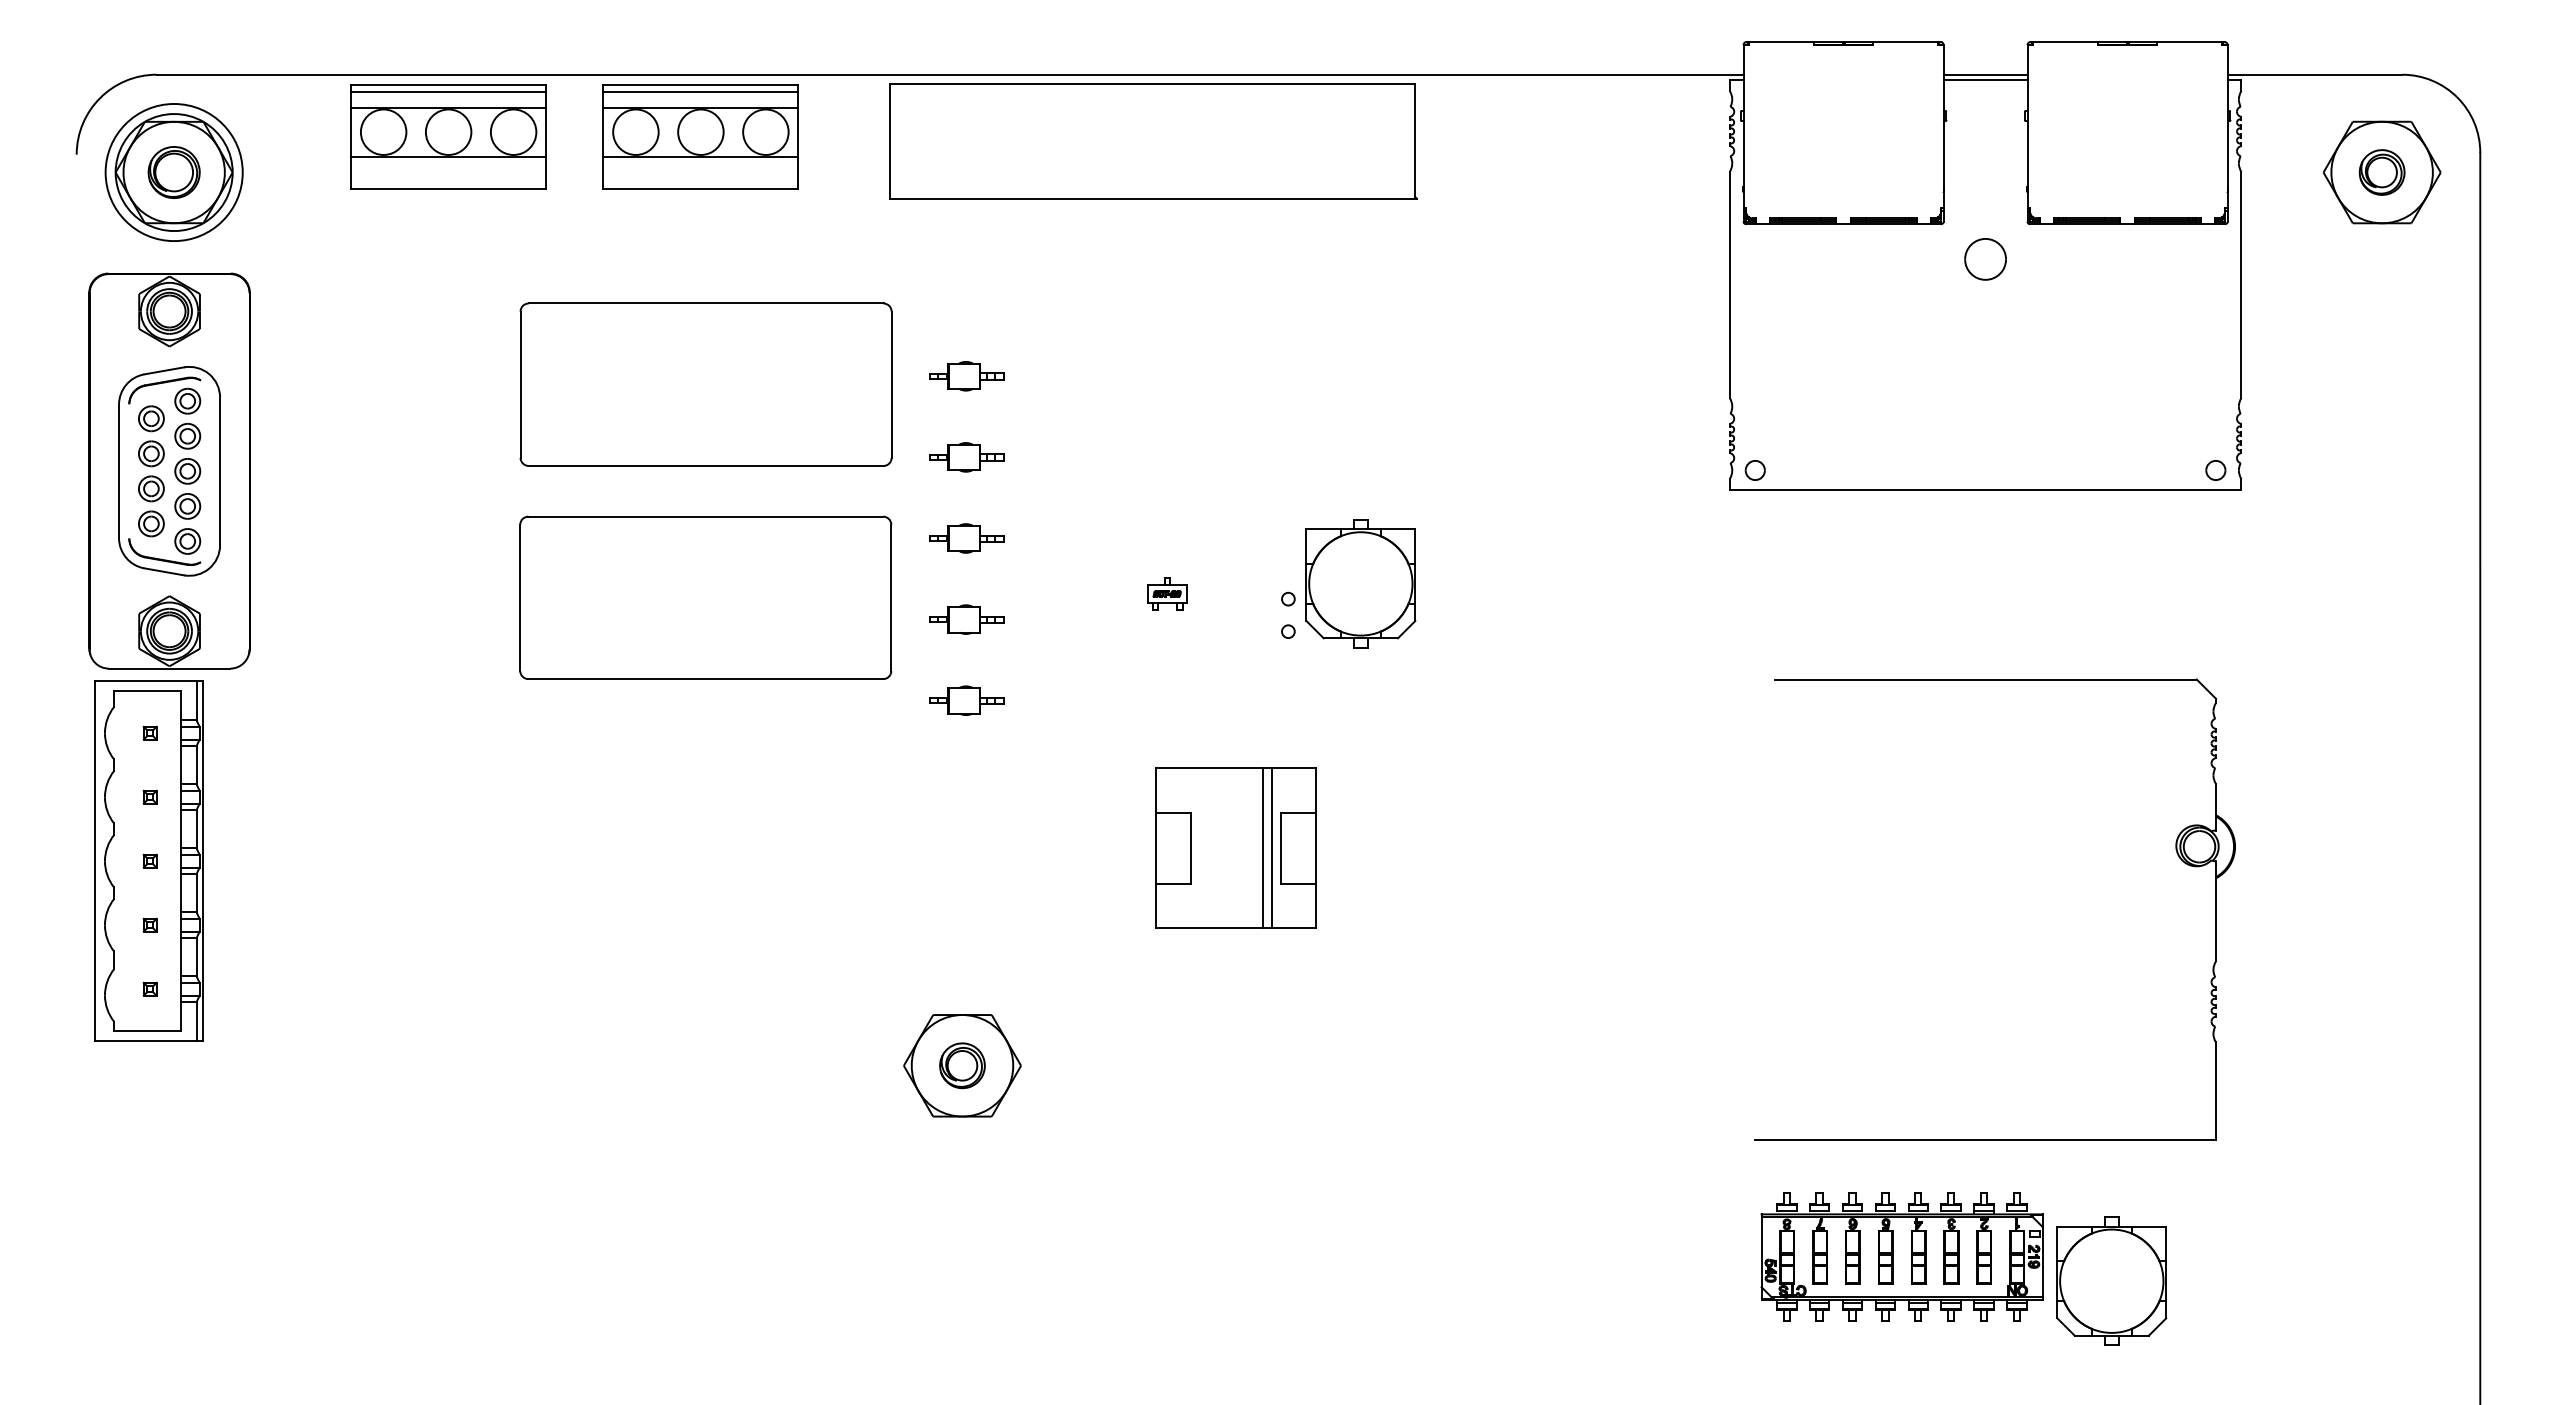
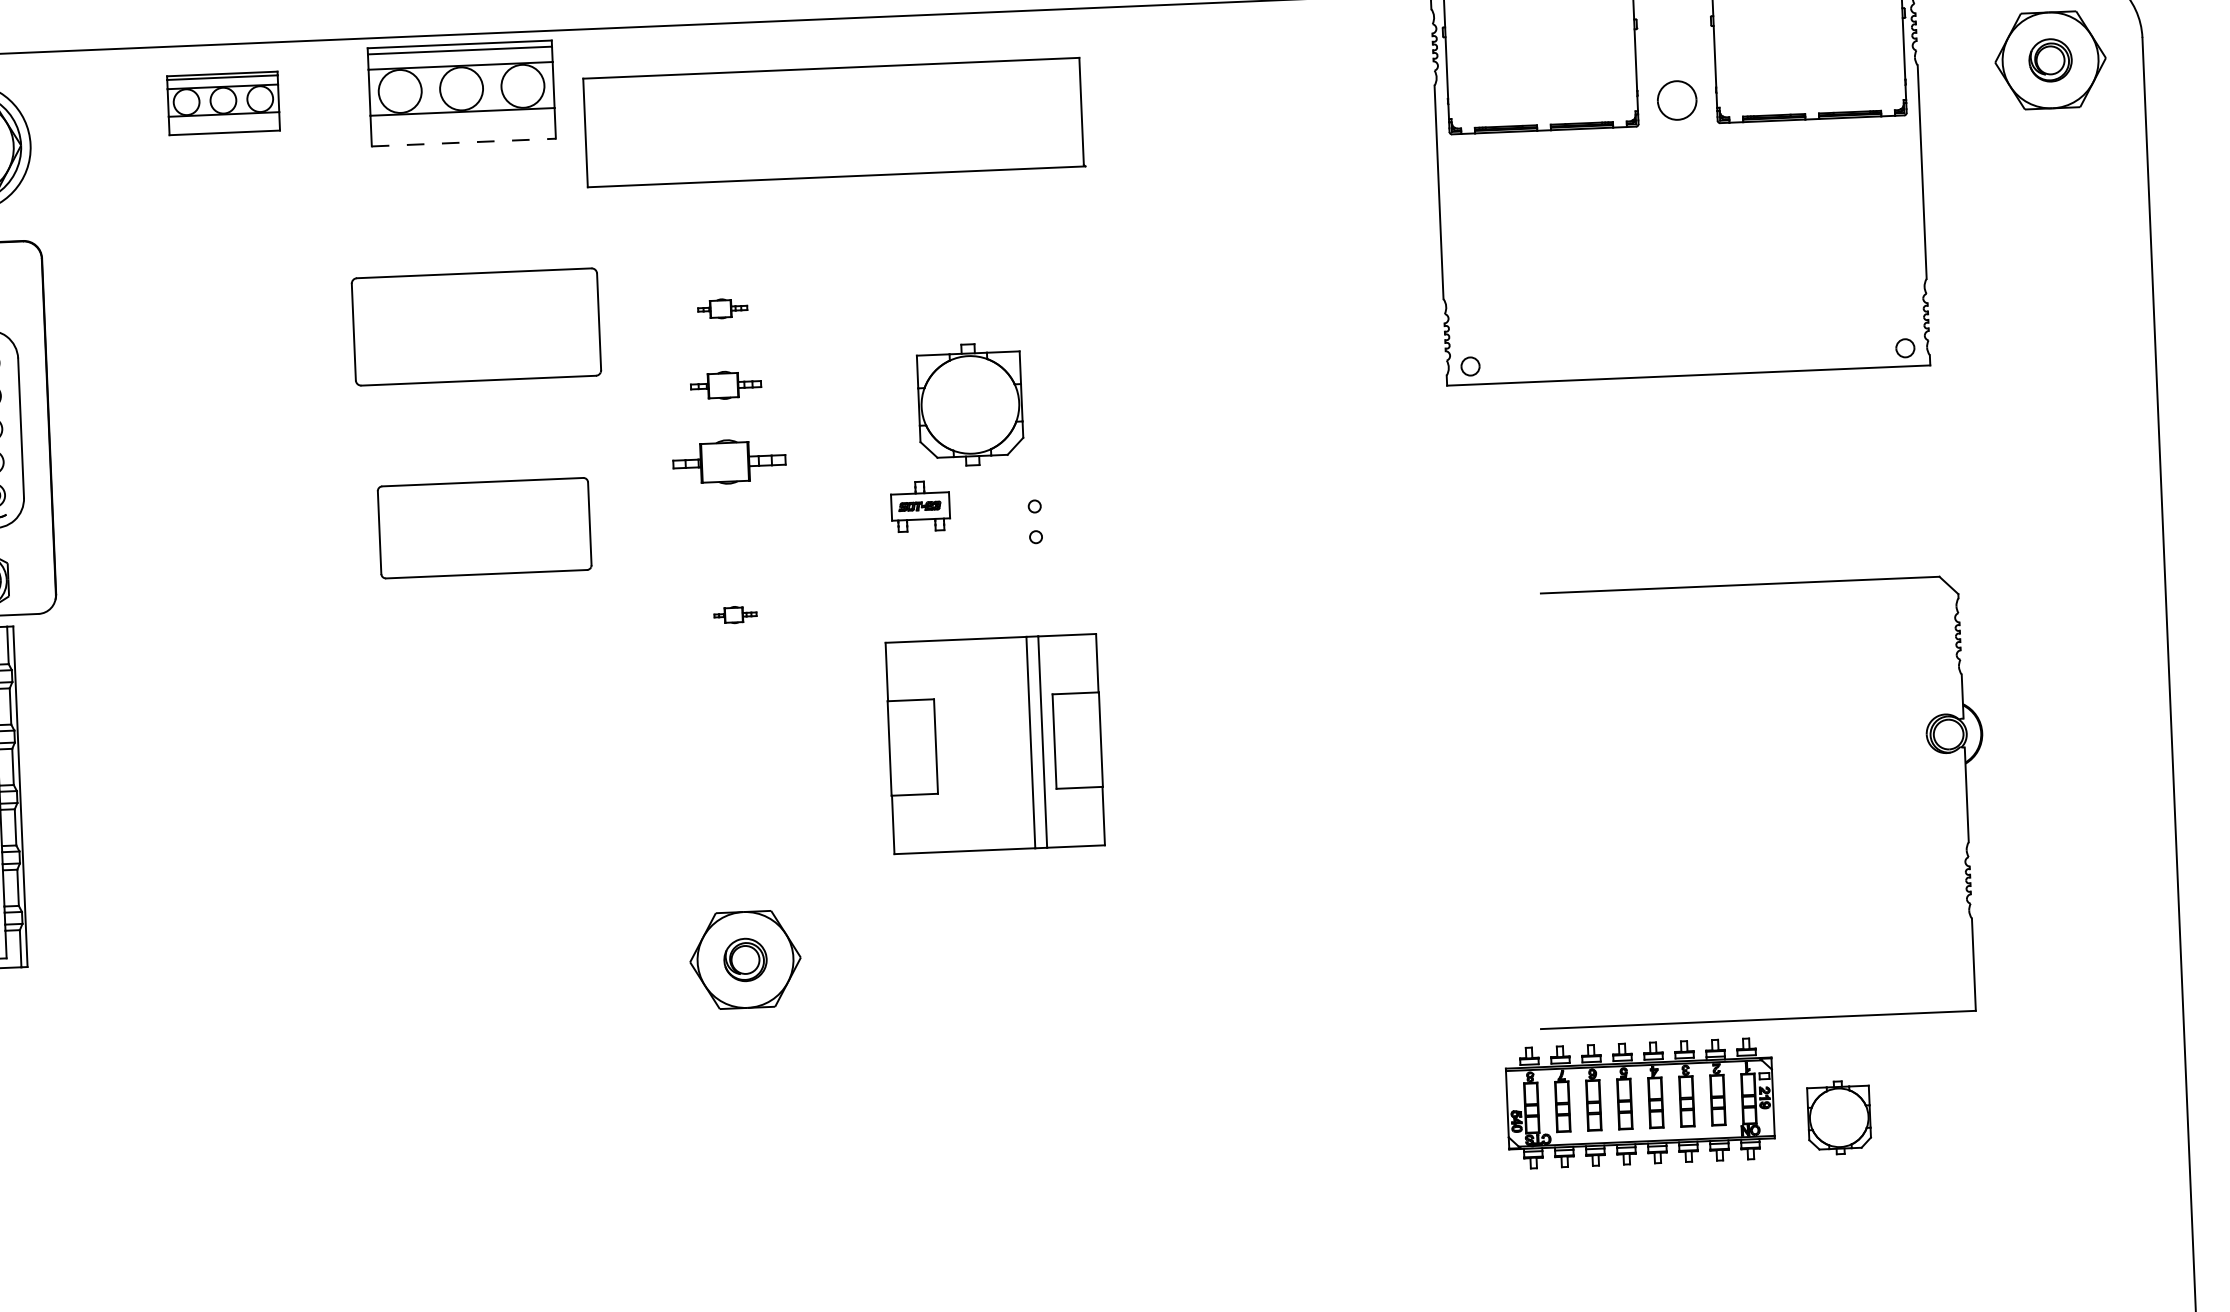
part: (448, 136) -> (223, 102), size x0.6
part: (1153, 141) -> (834, 122), moved
line: (701, 189) -> (464, 142), solid -> dashed
part: (1985, 259) -> (1677, 100), moved
part: (966, 376) -> (722, 309), size x0.7
part: (705, 384) -> (475, 326), size x0.7
part: (966, 538) -> (728, 461), size x1.6
part: (1360, 583) -> (970, 404), moved
part: (1167, 593) -> (920, 505), size x1.6
part: (705, 597) -> (484, 527), size x0.6
part: (966, 619) -> (731, 538), removed
part: (966, 700) -> (734, 614), size x0.6
part: (1235, 847) -> (994, 743), size x1.4
part: (2176, 853) -> (1927, 741), moved
part: (2111, 1280) -> (1838, 1117), size x0.6

